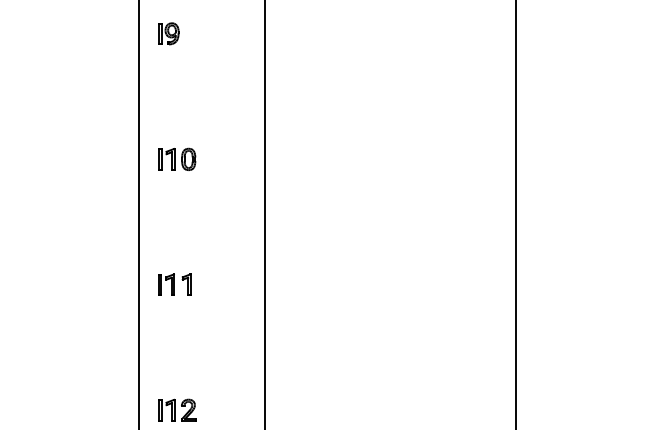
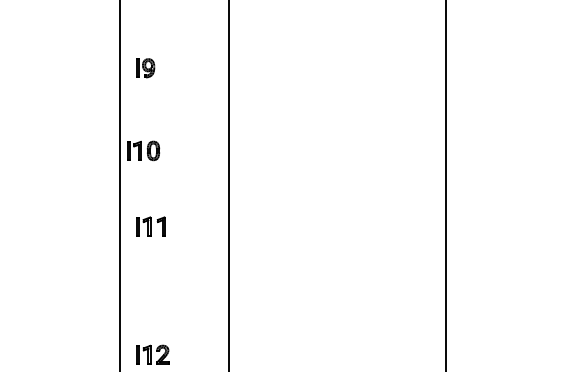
part: (168, 33) -> (145, 67), moved
part: (177, 158) -> (143, 150), moved
part: (174, 284) -> (150, 226), moved

